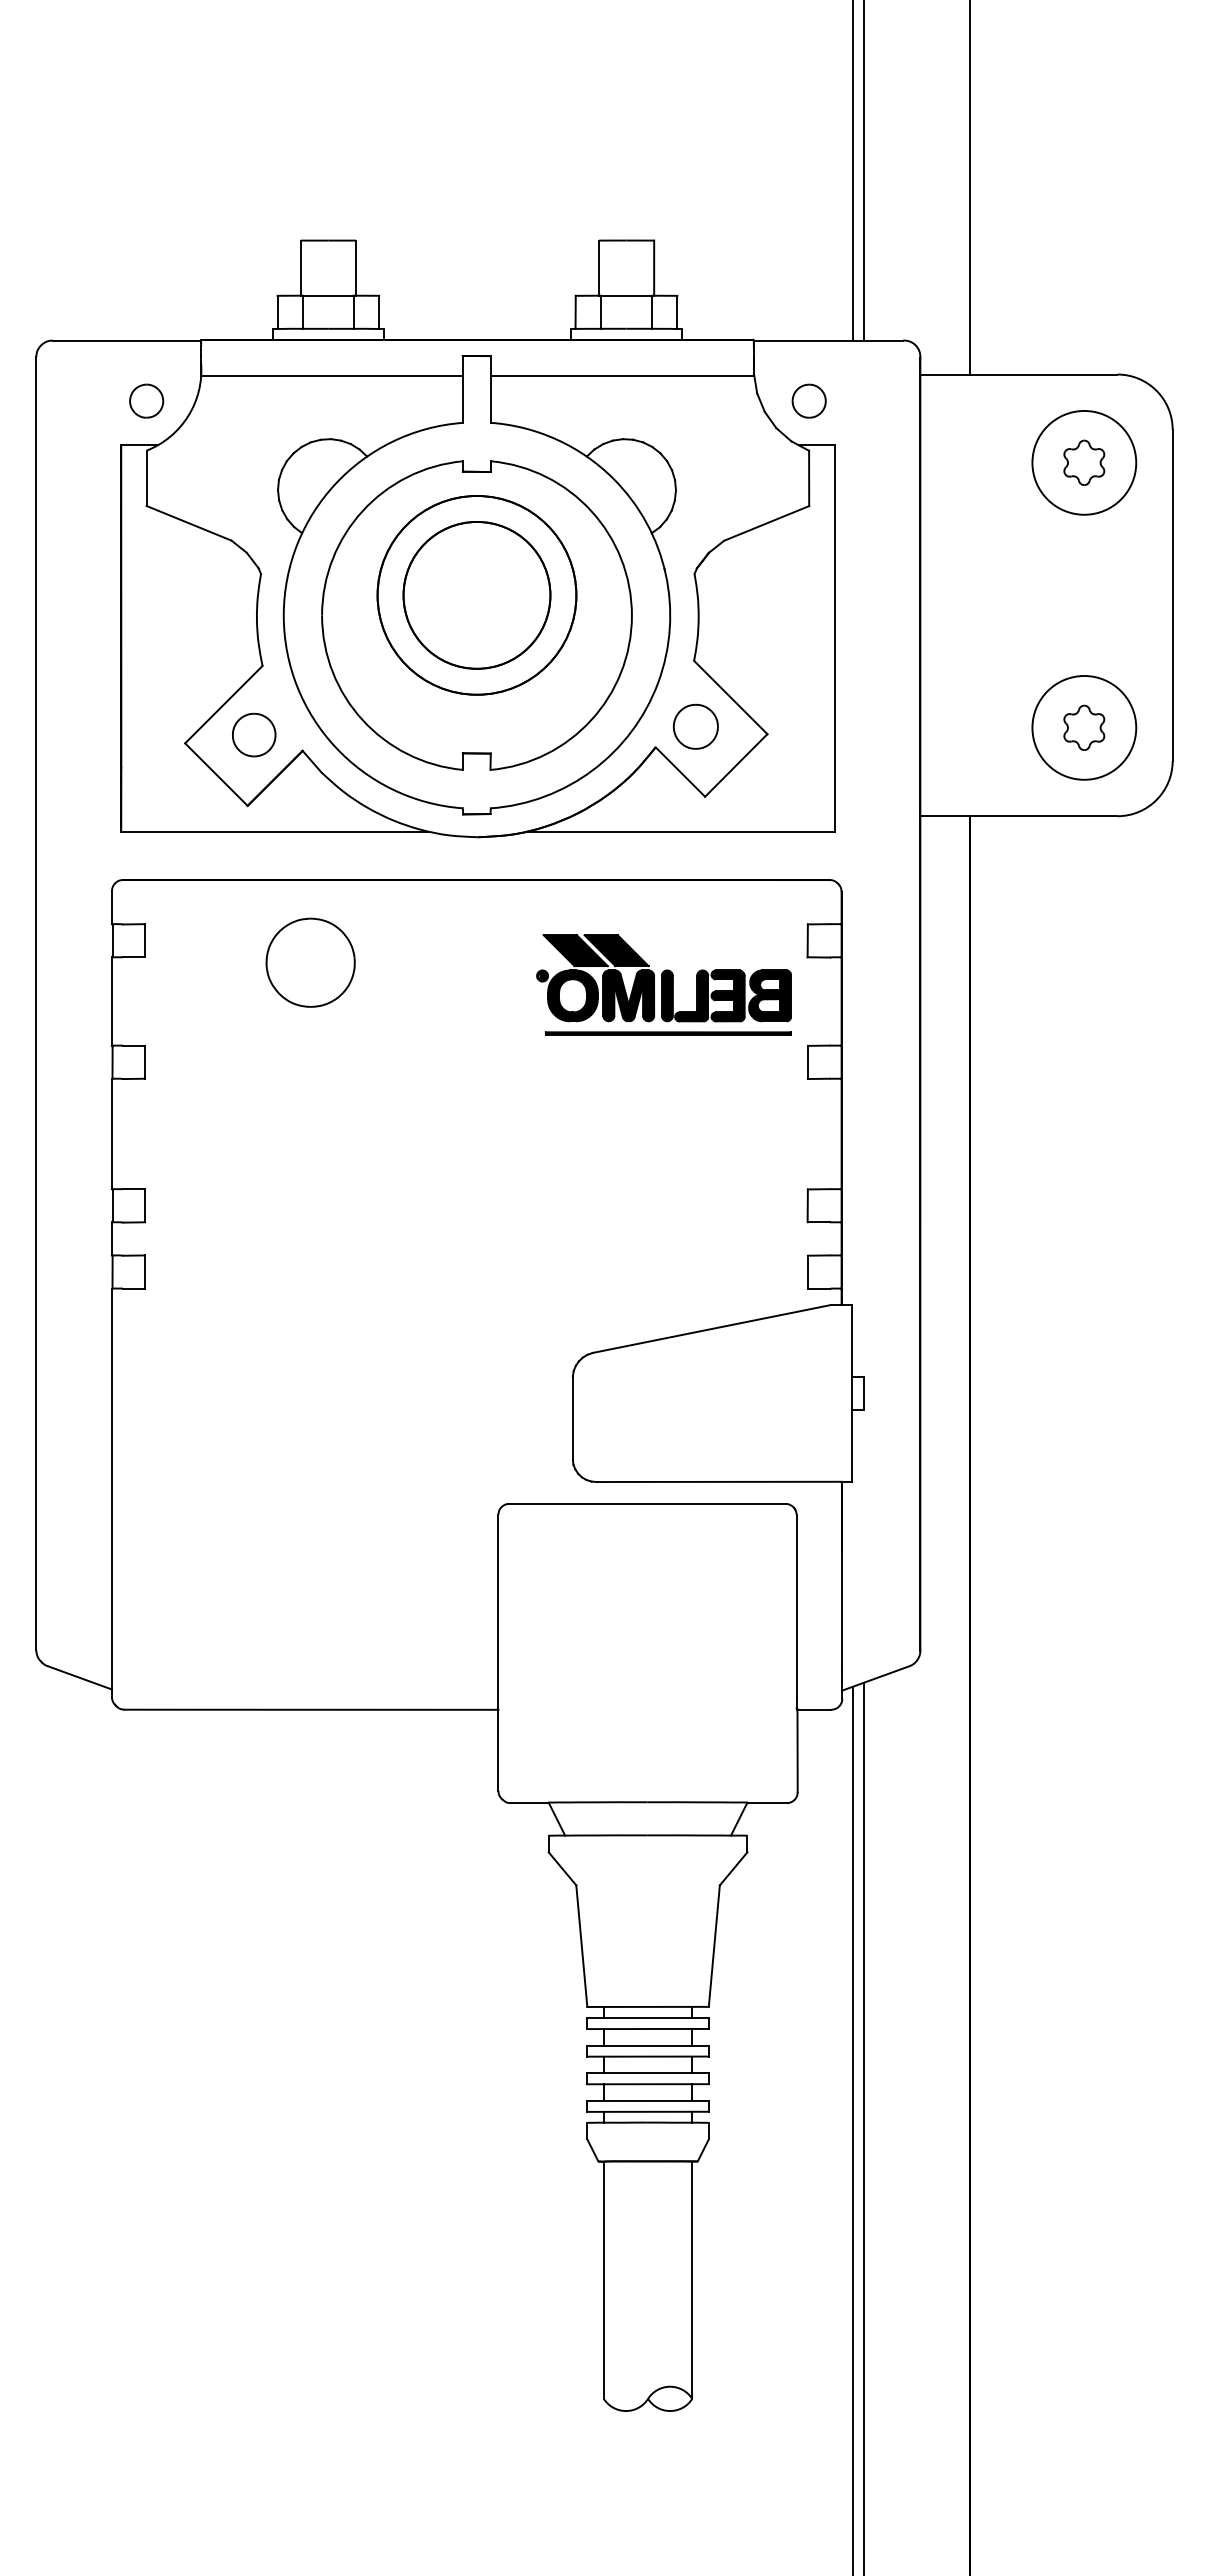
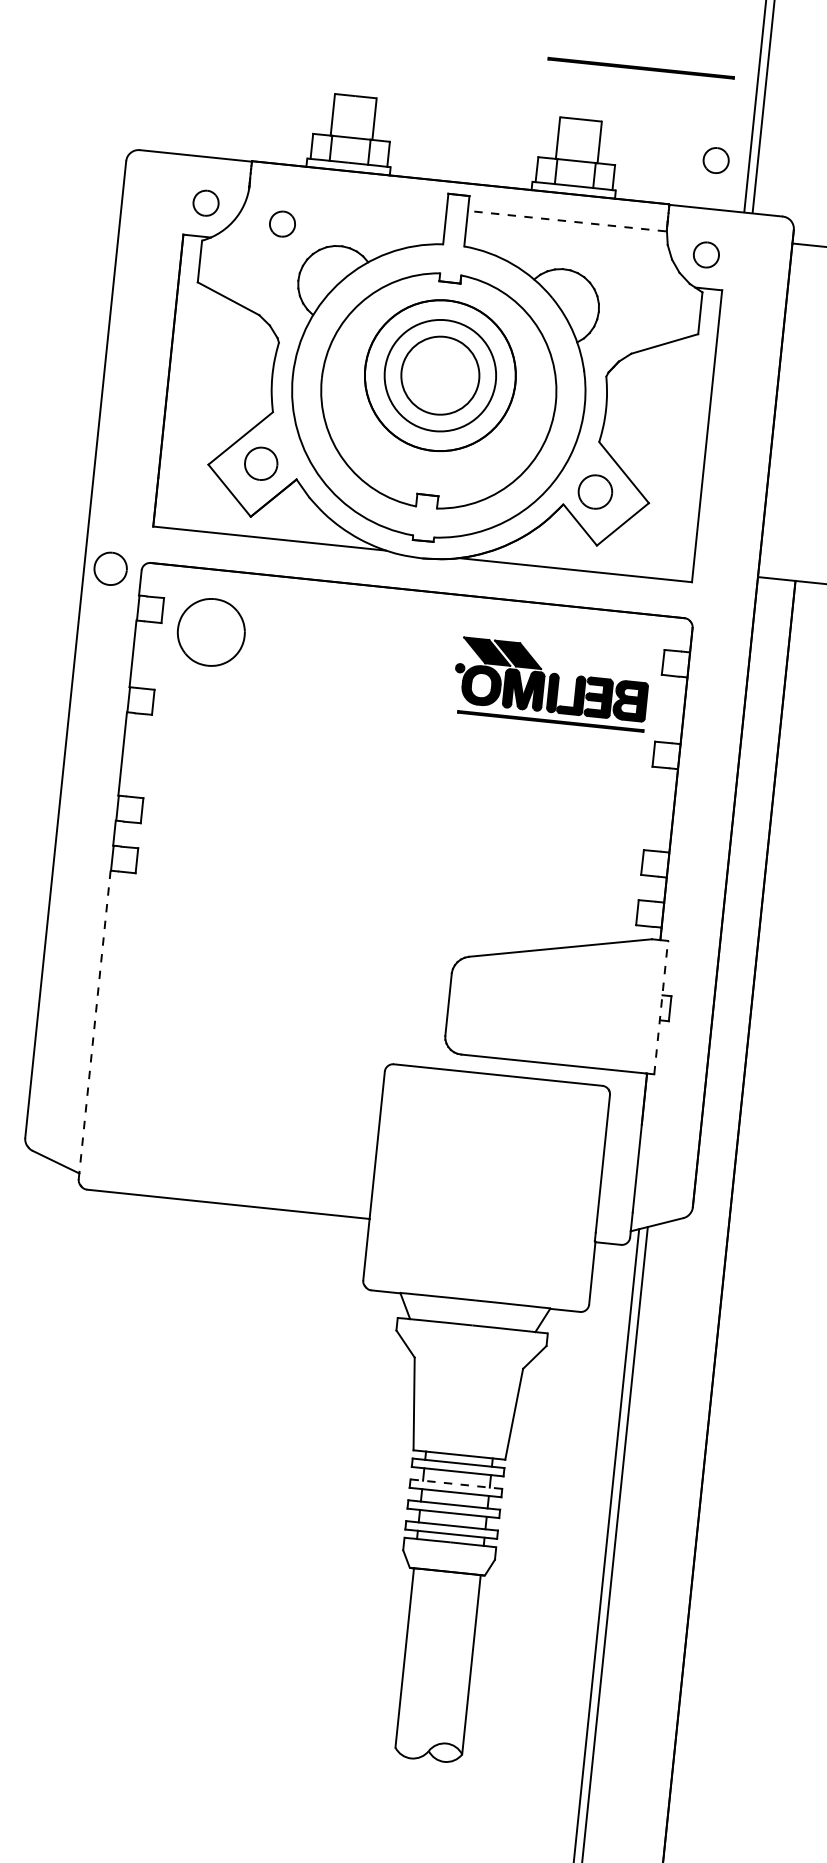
line: (697, 165) -> (640, 68), added
part: (808, 275) -> (715, 159), added
line: (331, 375) -> (347, 198), removed
line: (621, 375) -> (566, 220), solid -> dashed
part: (249, 417) -> (282, 223), added
circle: (476, 594) -> (440, 374), size x0.7
part: (71, 892) -> (110, 568), added
part: (310, 962) -> (211, 632), moved
line: (851, 1392) -> (660, 1006), solid -> dashed
line: (111, 1489) -> (94, 1022), solid -> dashed
line: (648, 2045) -> (456, 1484), solid -> dashed

